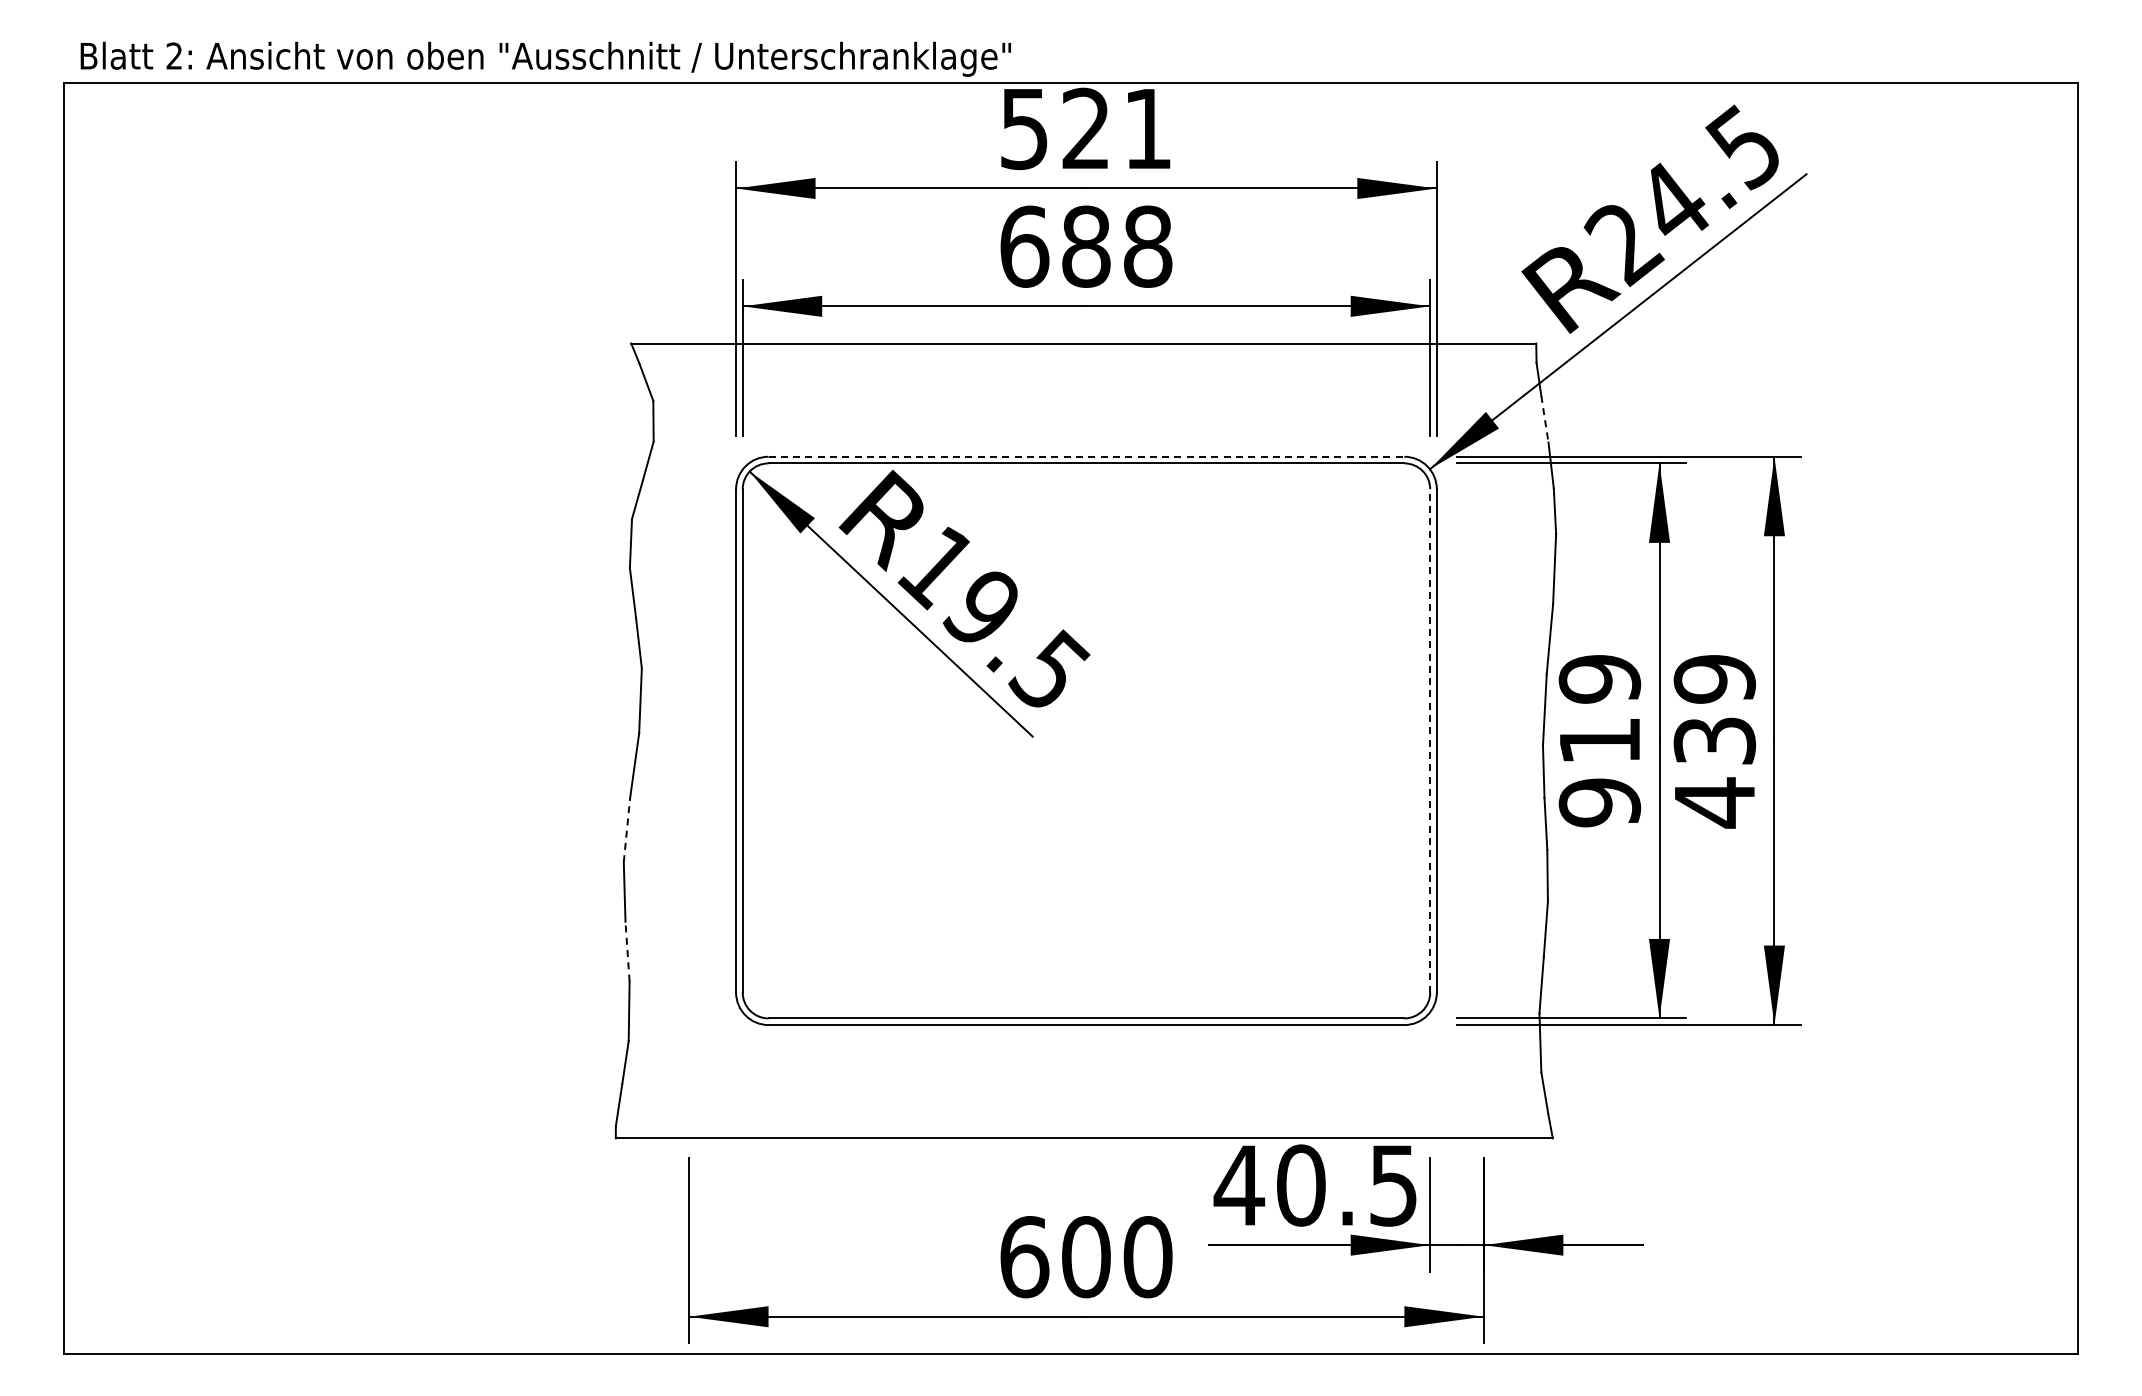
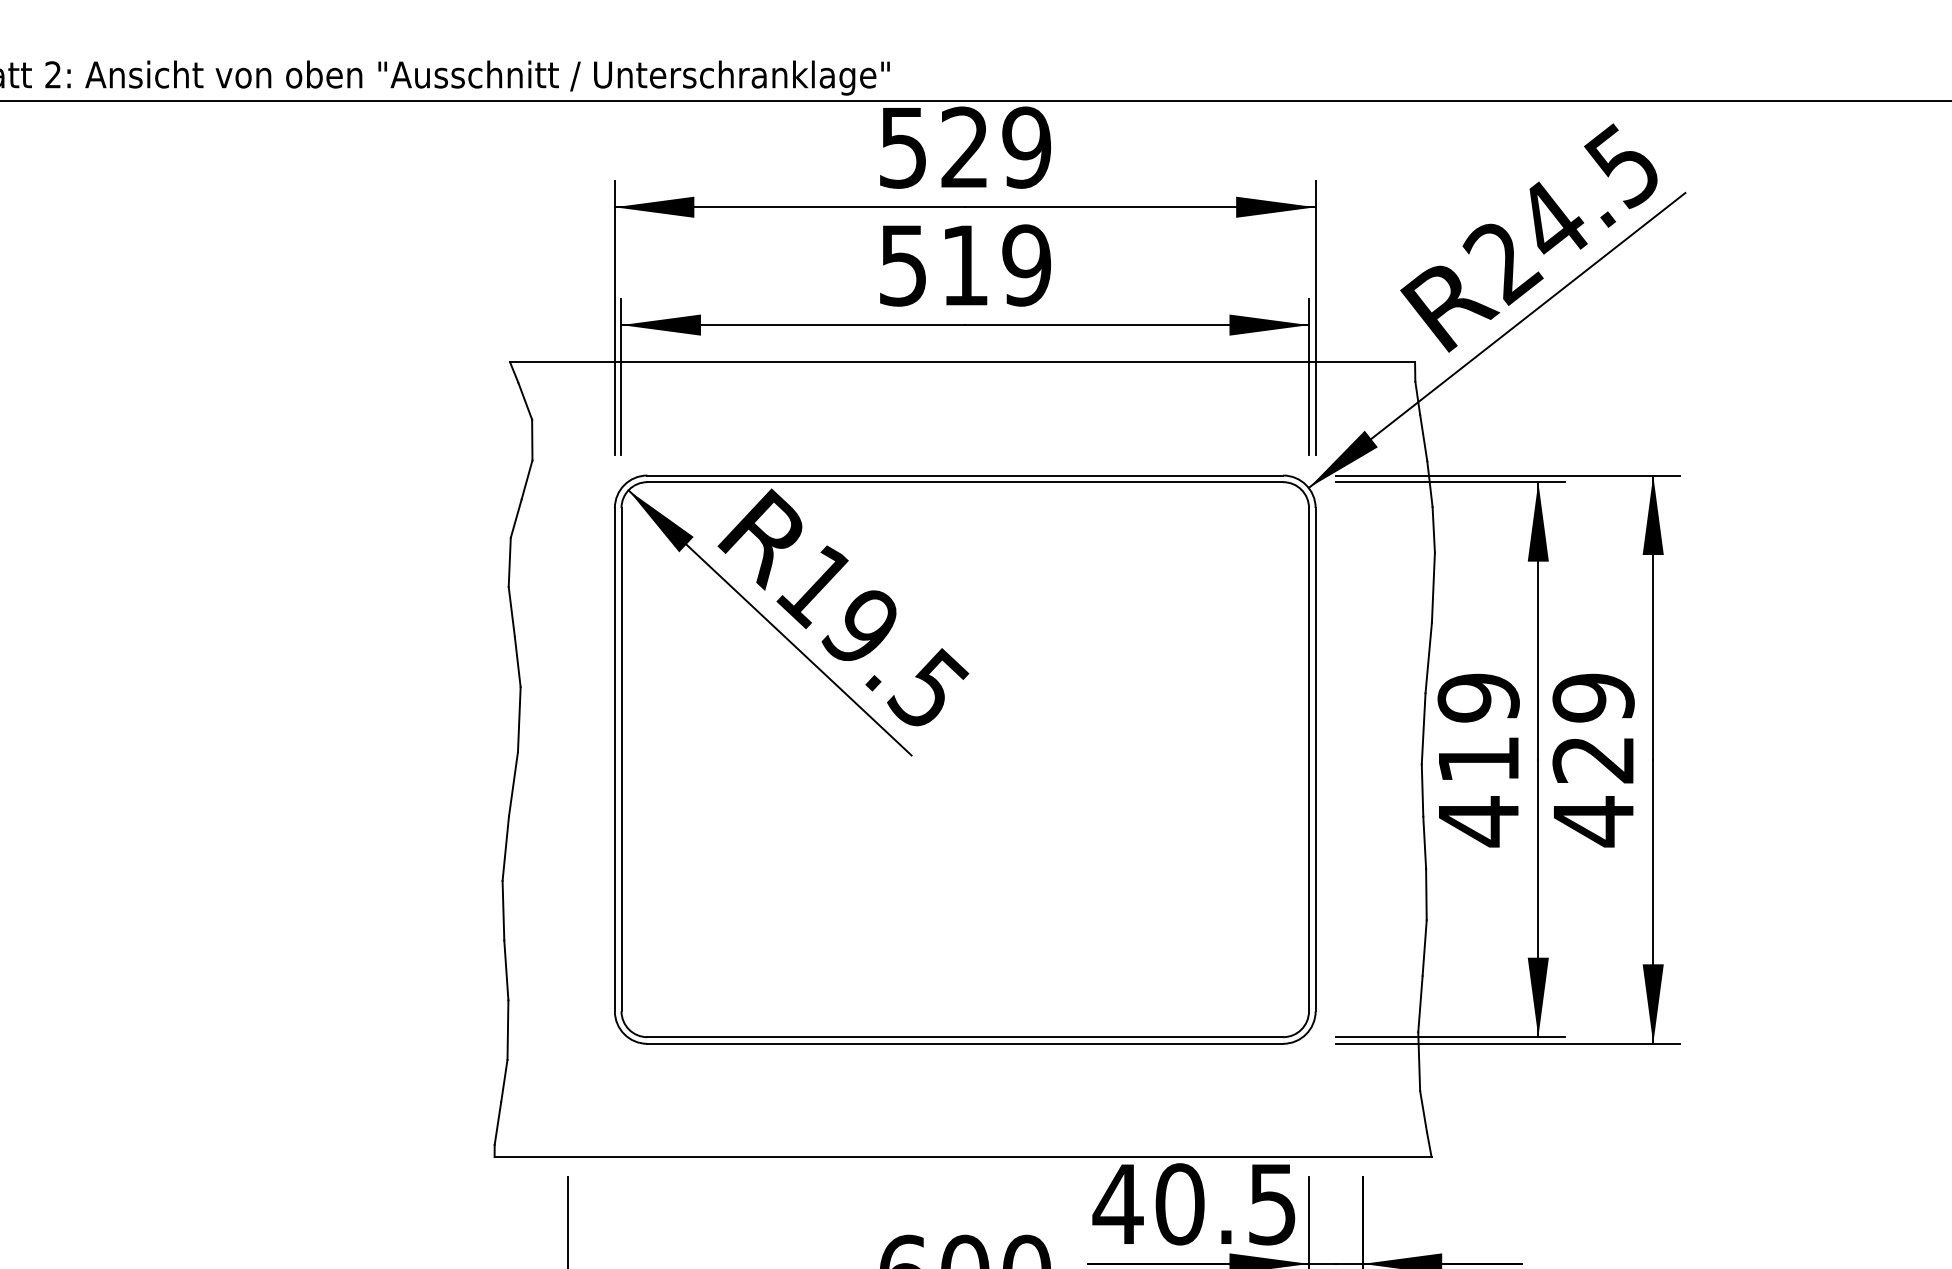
text: (1147, 128) -> (1026, 147), 521 -> 529
text: (1086, 246) -> (965, 265), 688 -> 519
line: (1544, 419) -> (1423, 438), dashed -> solid
line: (1086, 456) -> (965, 475), dashed -> solid
line: (1430, 740) -> (1309, 759), dashed -> solid
text: (1714, 740) -> (1593, 759), 439 -> 429
text: (1599, 802) -> (1478, 821), 919 -> 419
line: (627, 829) -> (506, 848), dashed -> solid
line: (627, 951) -> (506, 970), dashed -> solid

